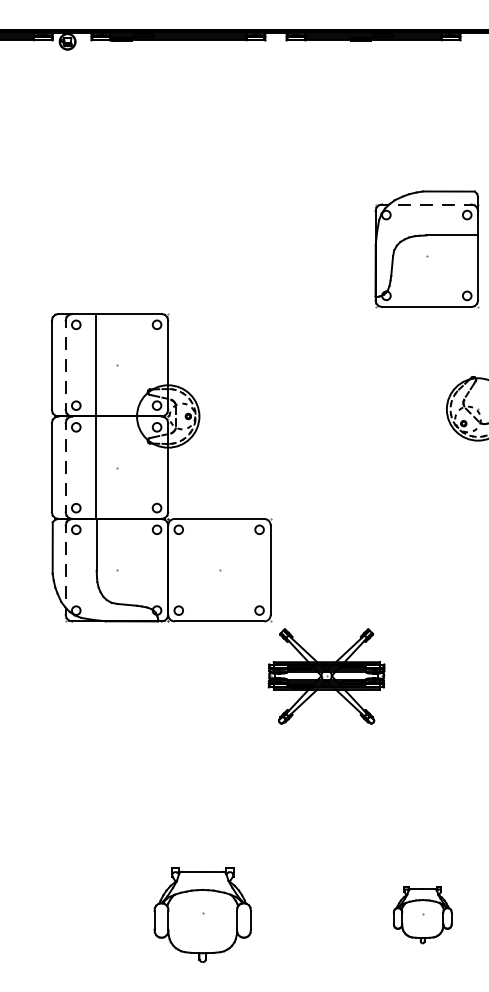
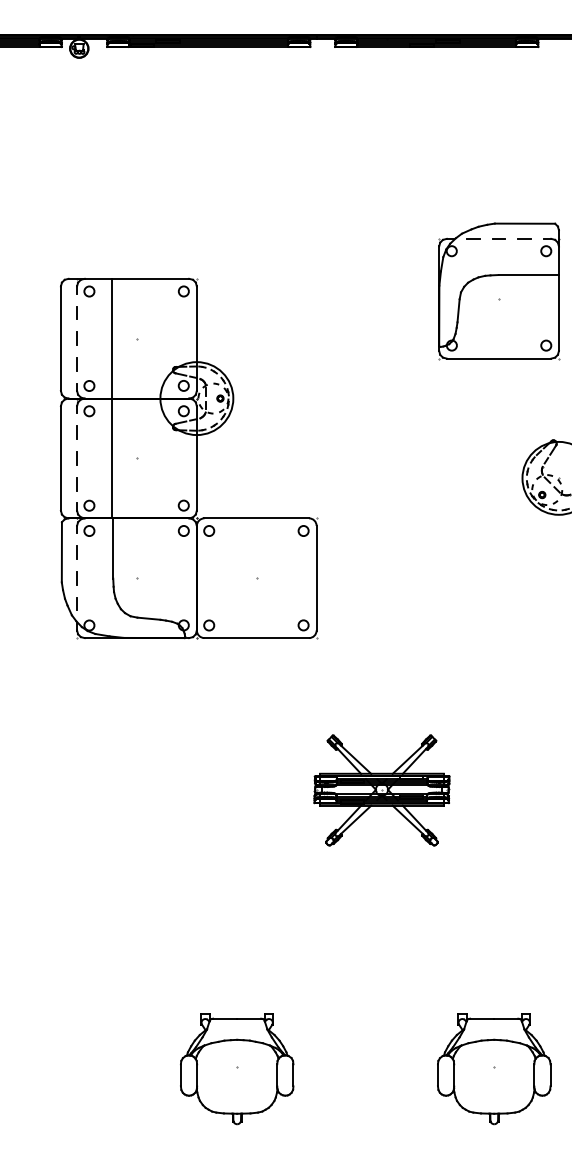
part: (161, 467) -> (189, 458), moved
part: (422, 915) -> (494, 1069), size x1.67

